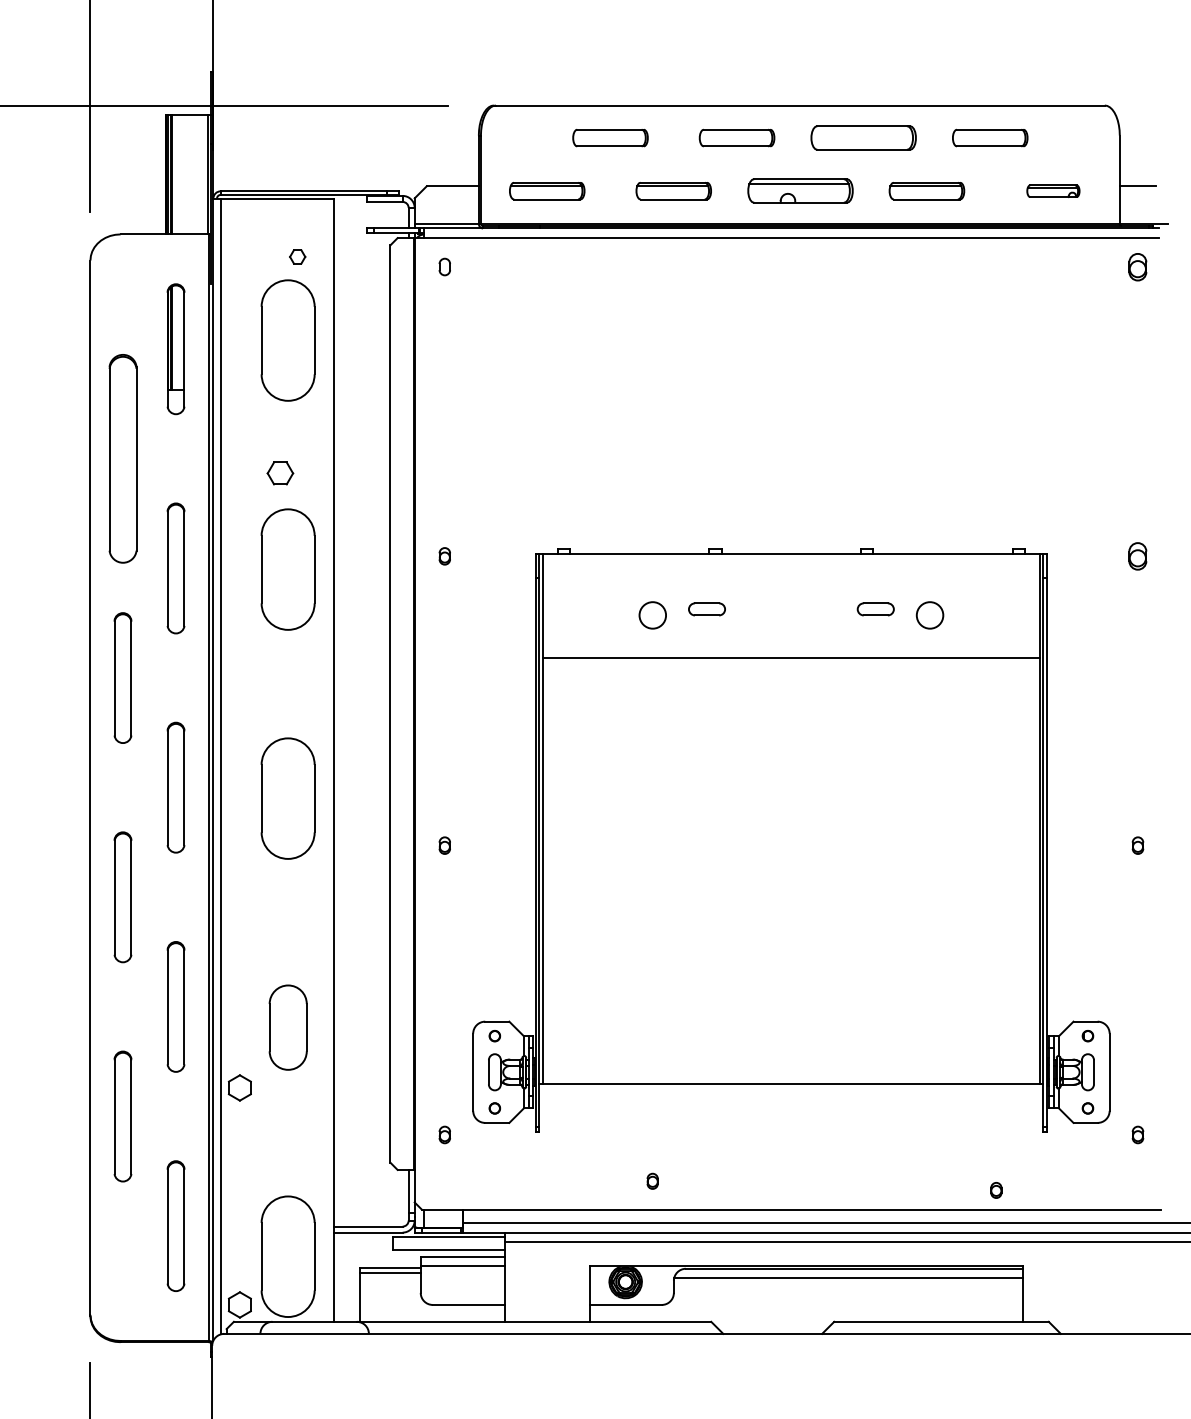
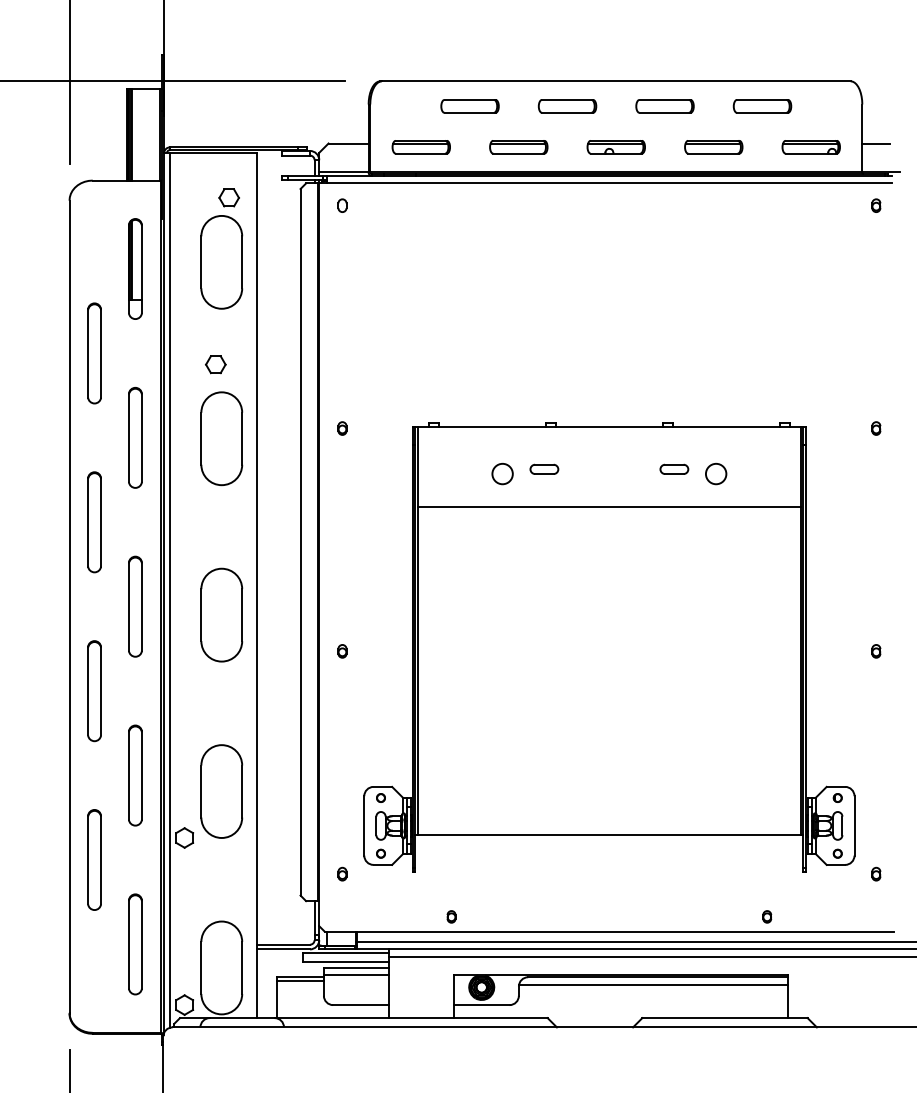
part: (862, 138) -> (664, 106), size x0.71
part: (799, 191) -> (615, 147), size x0.71
part: (1052, 191) -> (810, 147), size x1.43
part: (296, 256) -> (228, 197), size x1.67
part: (1138, 266) -> (876, 205), size x0.62
part: (122, 458) -> (94, 353), size x0.62
part: (1138, 556) -> (876, 428), size x0.62
part: (287, 1027) -> (221, 791), size x1.43
part: (652, 1180) -> (451, 916), moved

